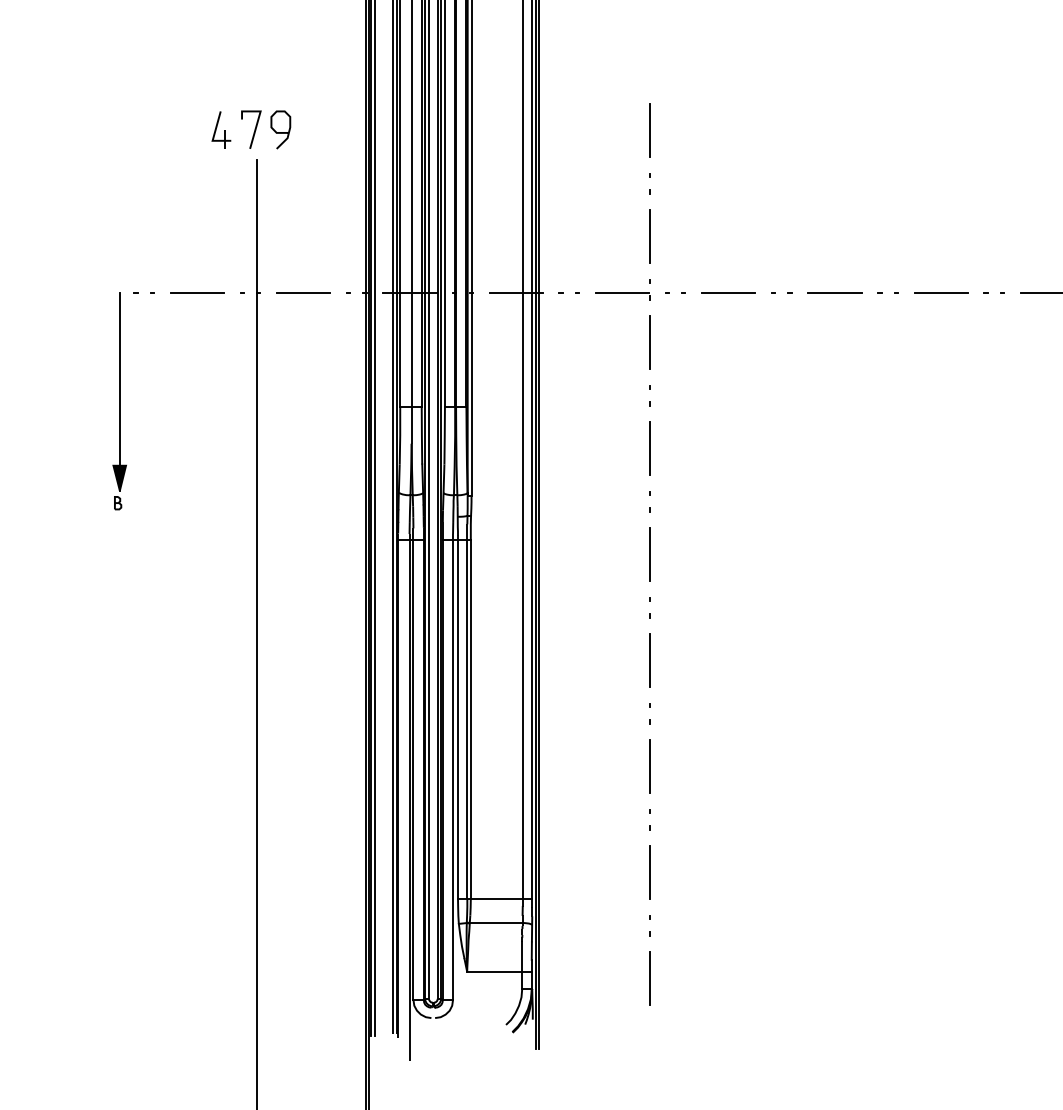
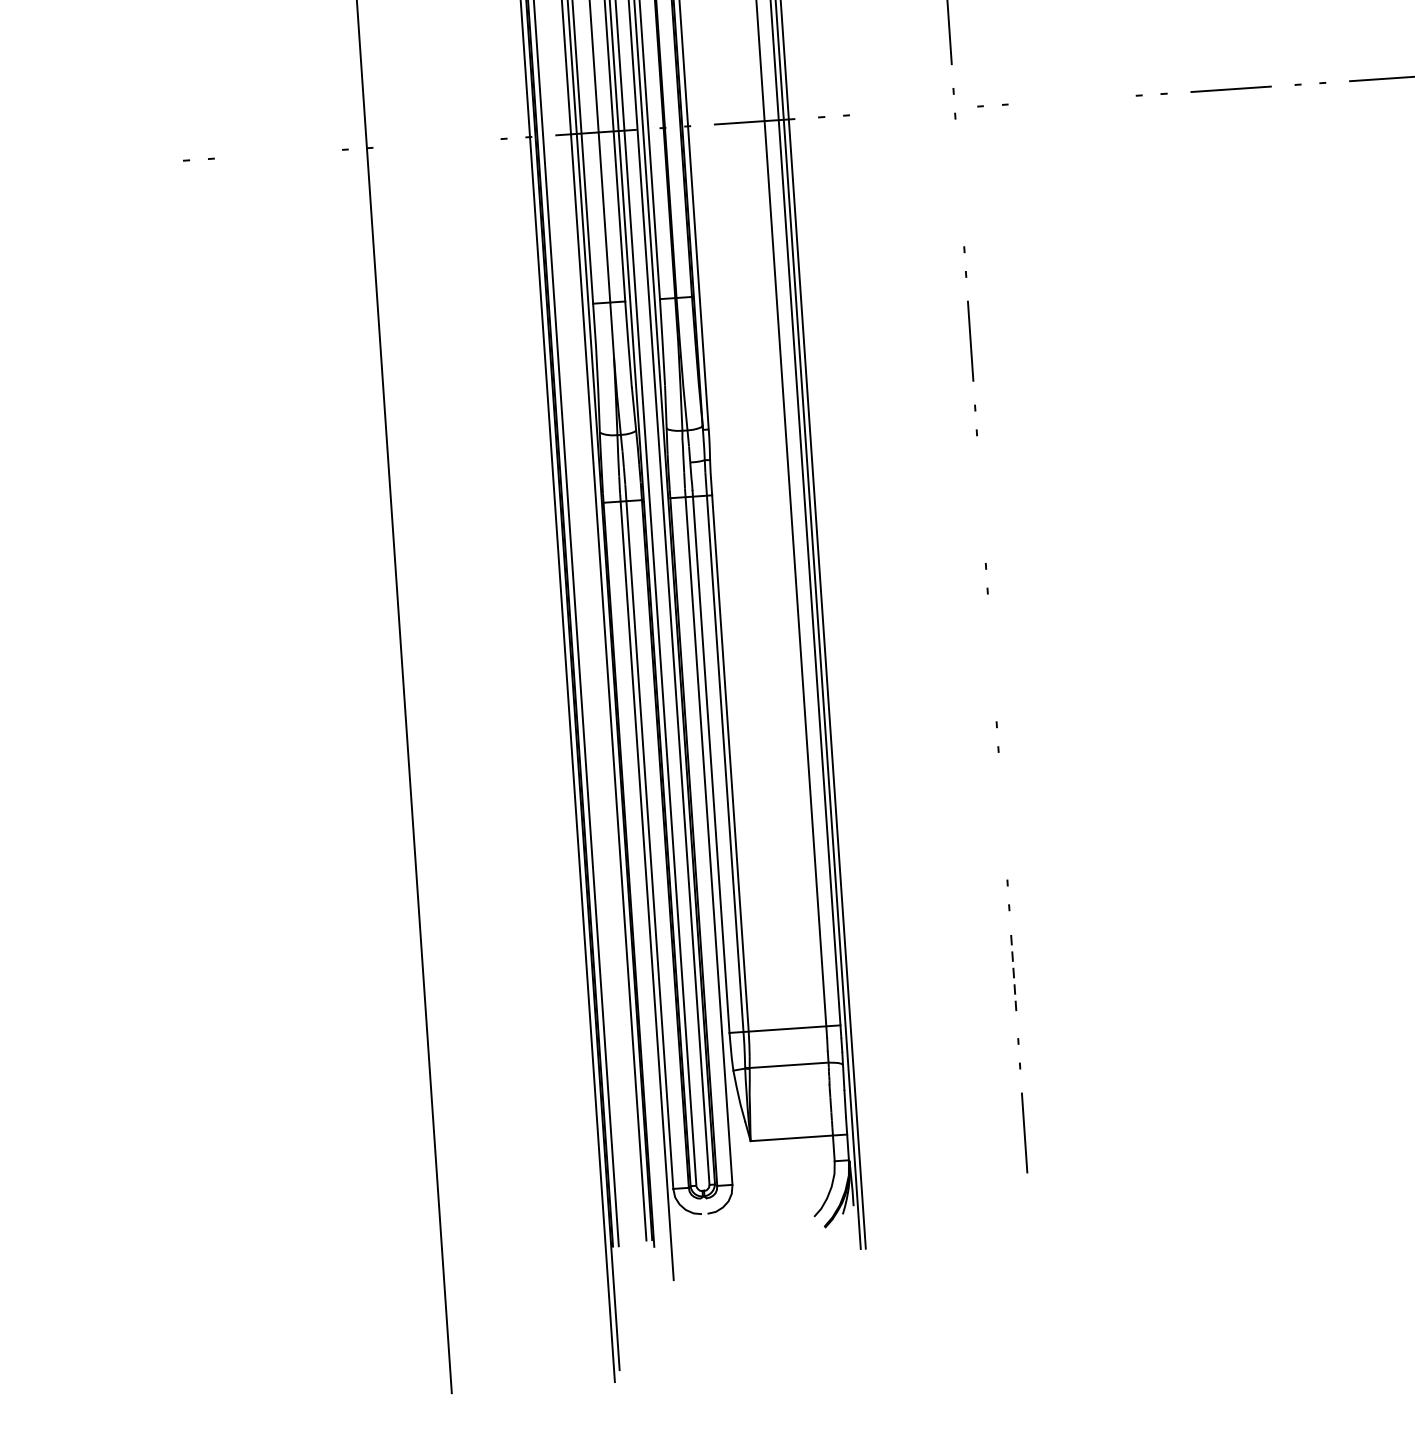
line: (196, 292) -> (277, 153), removed
line: (303, 292) -> (436, 143), removed
line: (621, 292) -> (912, 110), removed
line: (728, 292) -> (1071, 99), removed
line: (650, 342) -> (960, 182), removed
part: (119, 401) -> (173, 324), removed
line: (650, 554) -> (982, 499), removed
line: (650, 660) -> (992, 657), removed
line: (649, 766) -> (1002, 816), removed
line: (650, 873) -> (1014, 975), solid -> dashed

